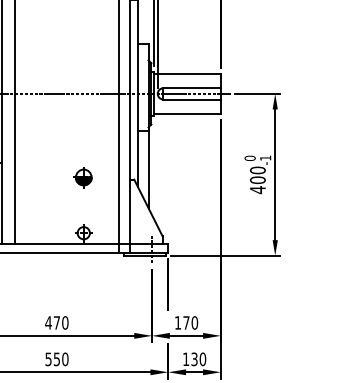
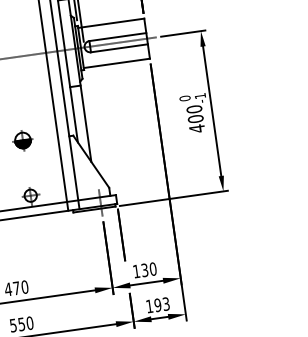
text: (186, 322) -> (144, 269), 170 -> 130
text: (198, 359) -> (161, 304), 130 -> 193

